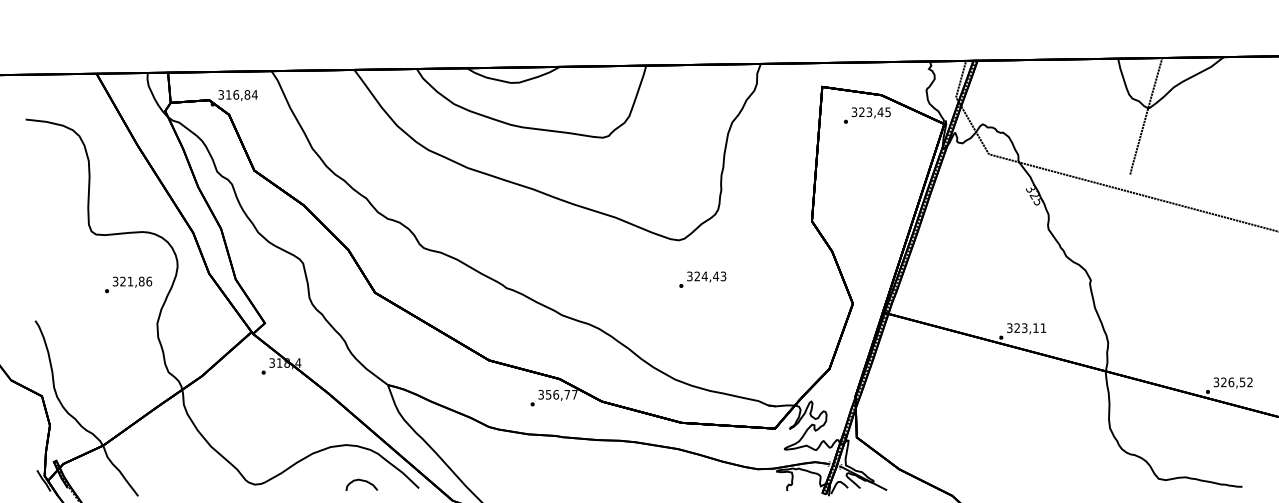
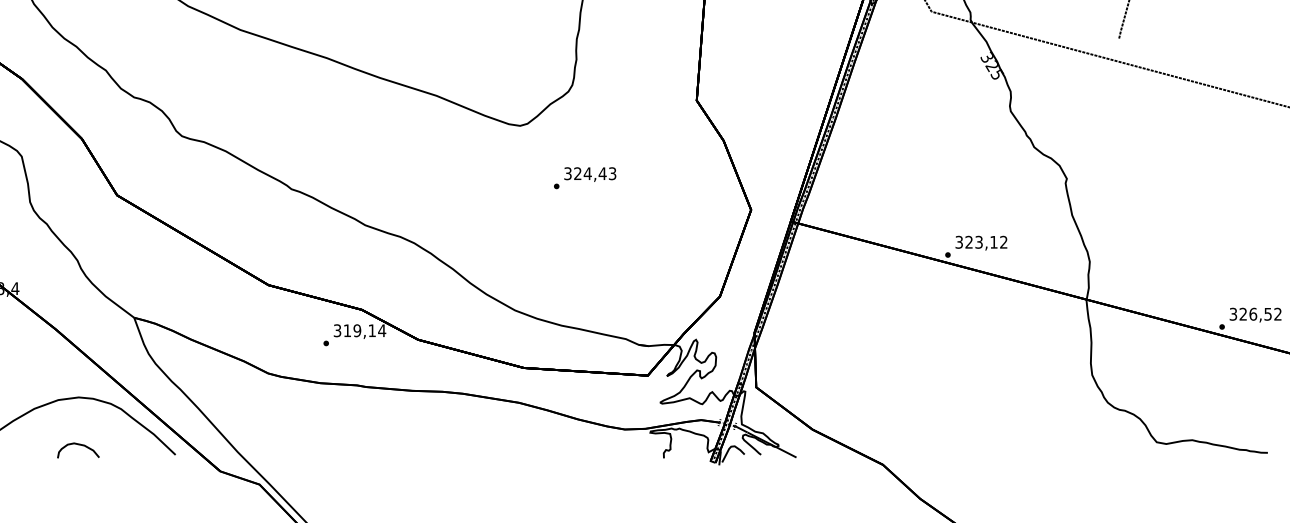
text: (702, 279) -> (584, 177), moved
text: (1042, 327) -> (1002, 241), 323,11 -> 323,12
text: (561, 394) -> (364, 330), 356,77 -> 319,14
curve: (361, 481) -> (77, 445), moved

